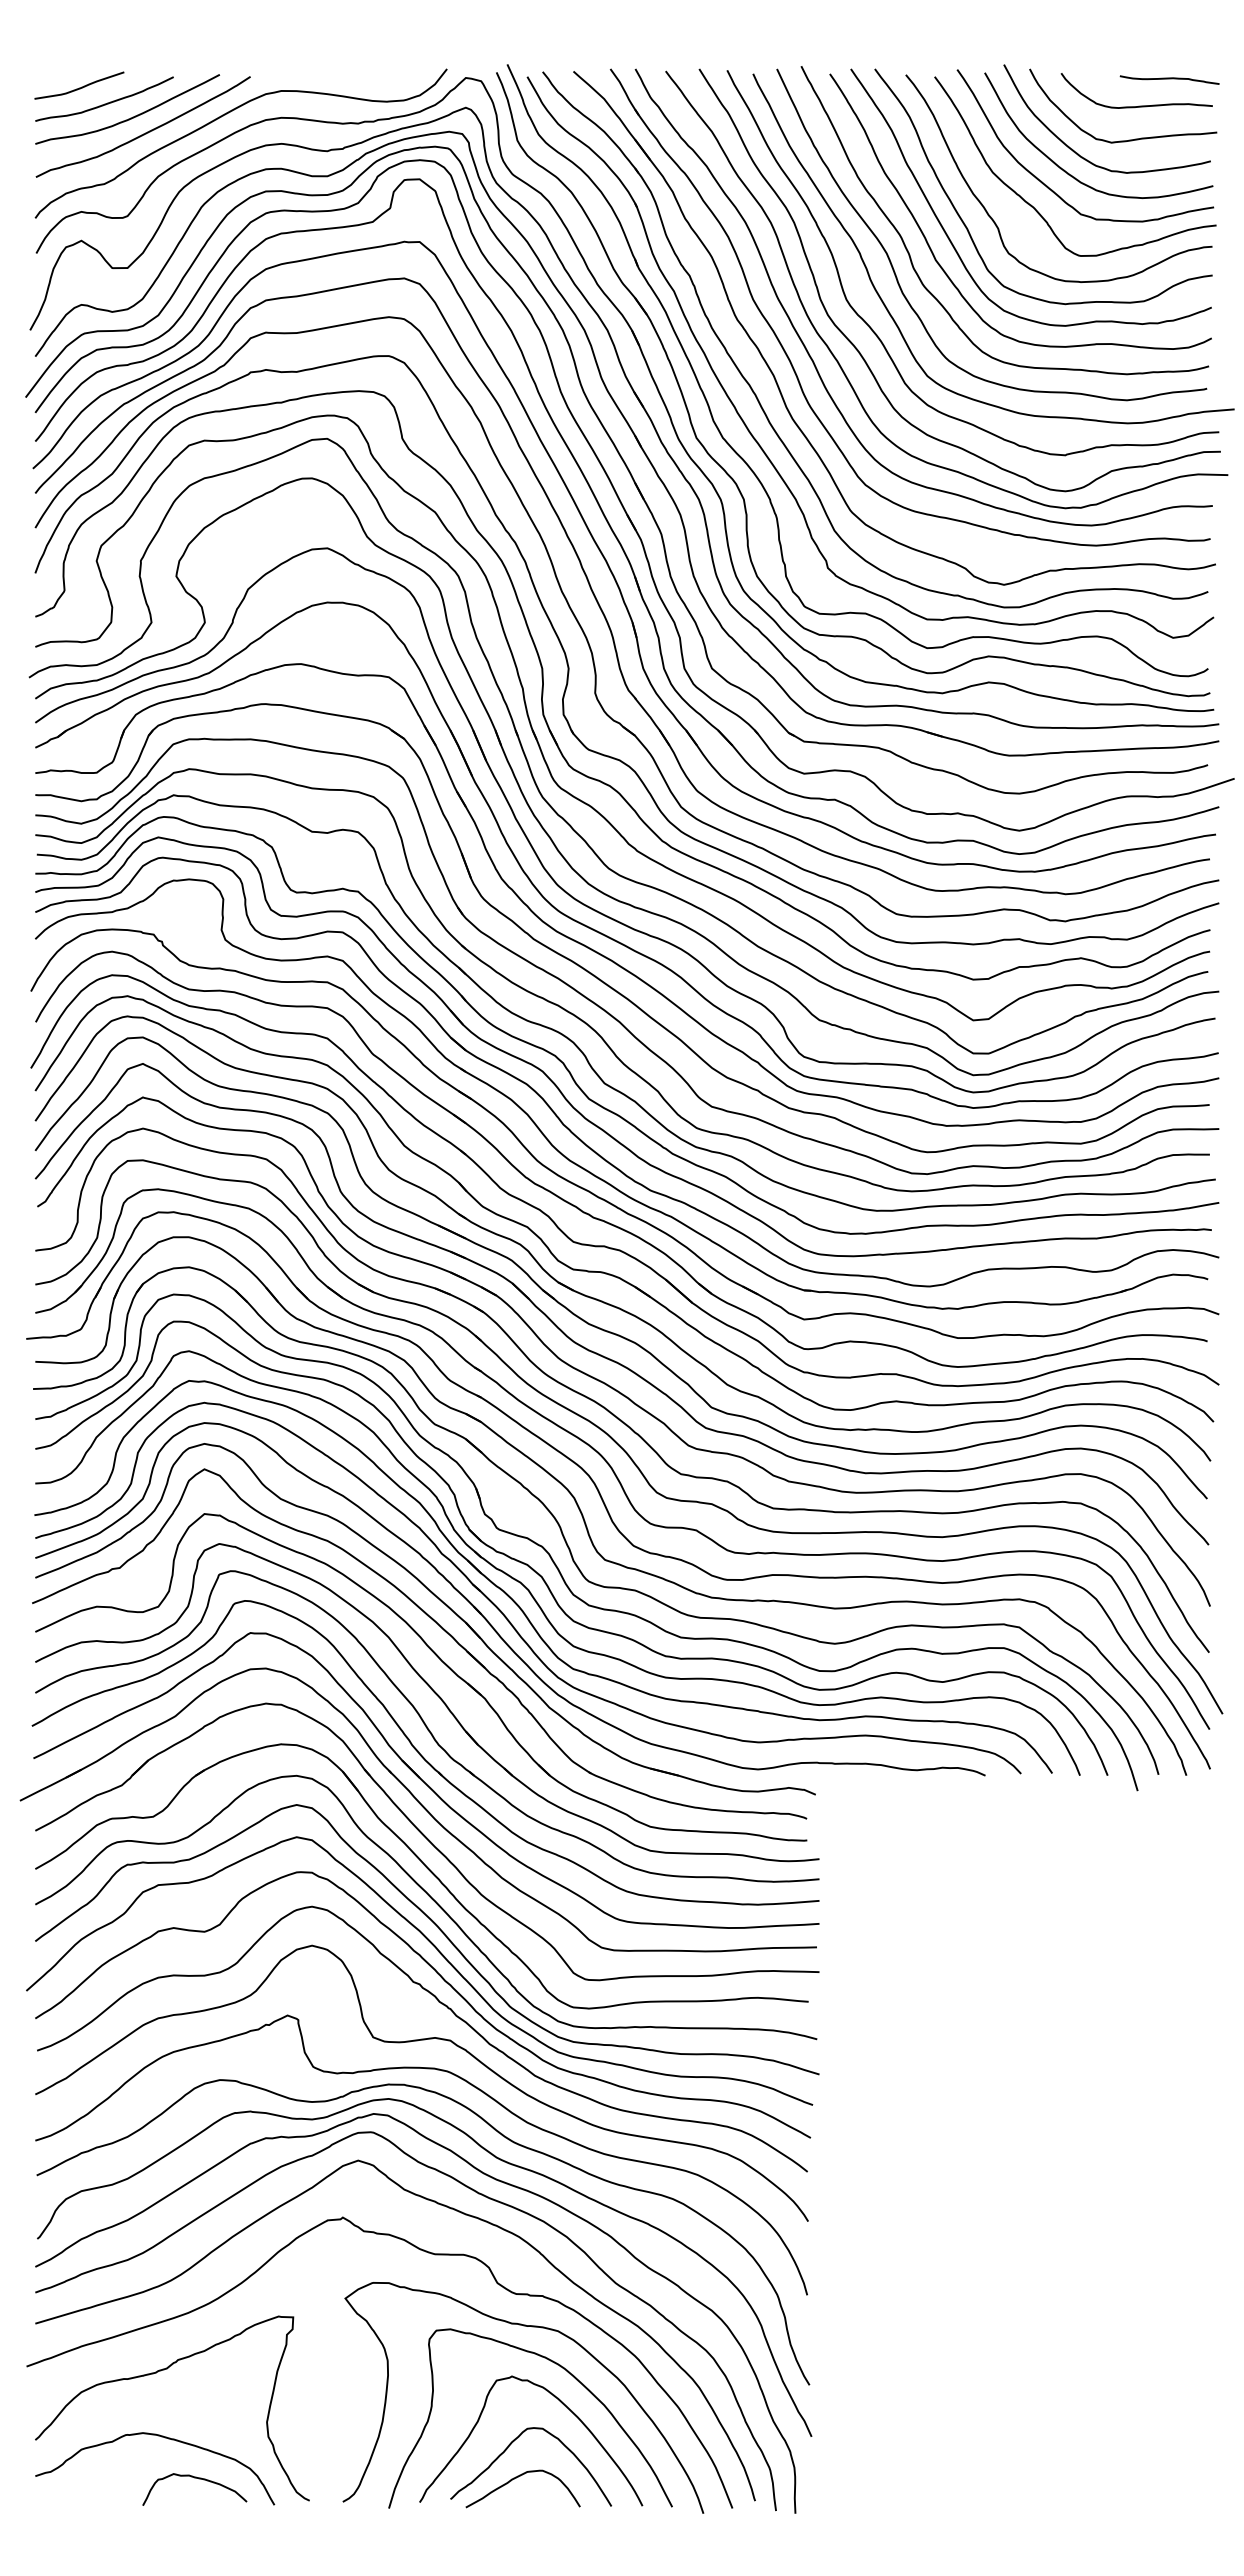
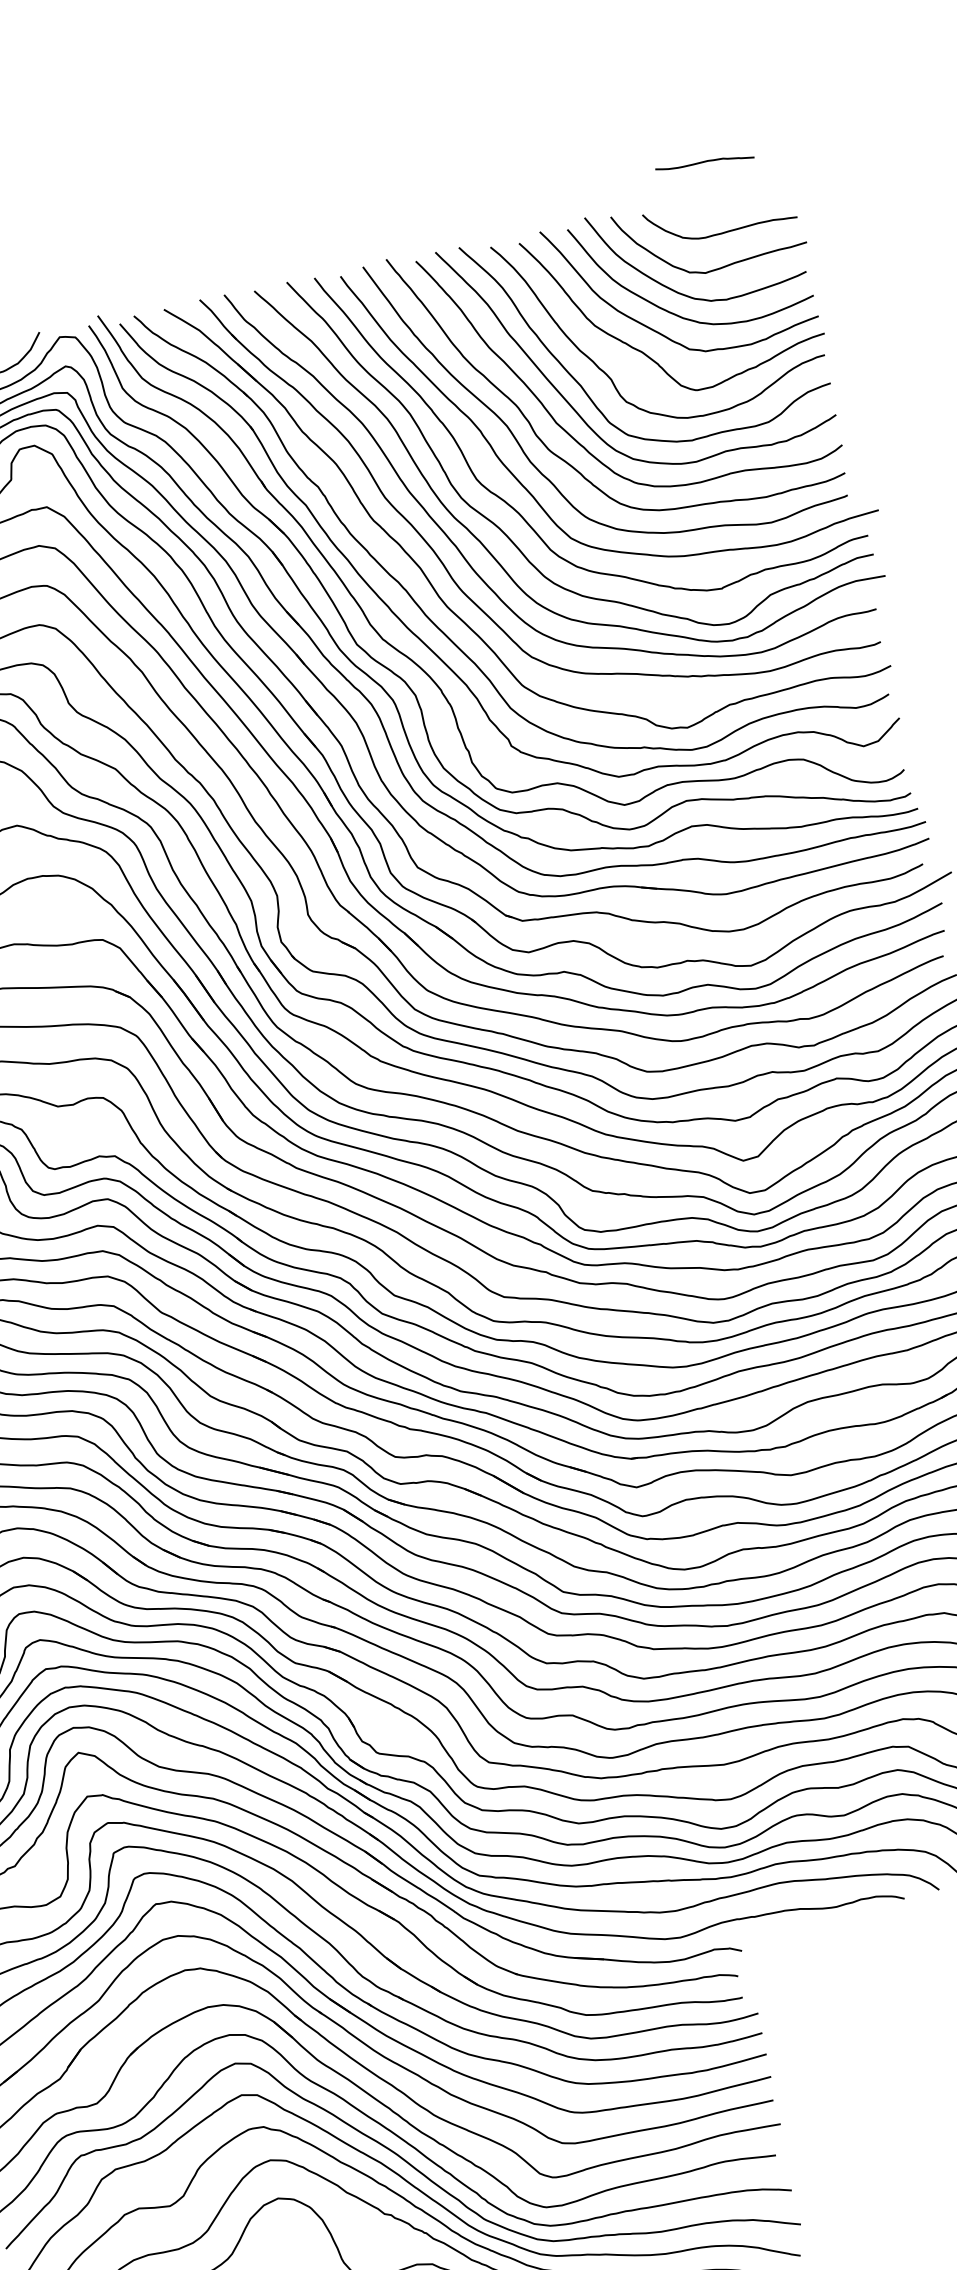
curve: (1169, 79) -> (704, 162), moved

